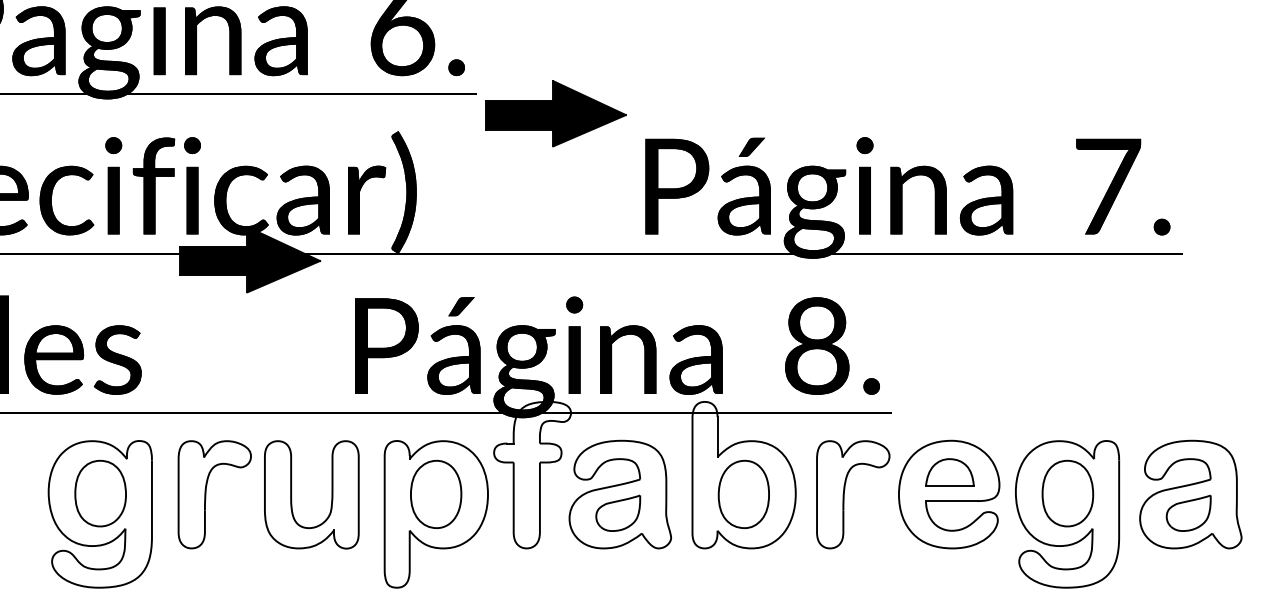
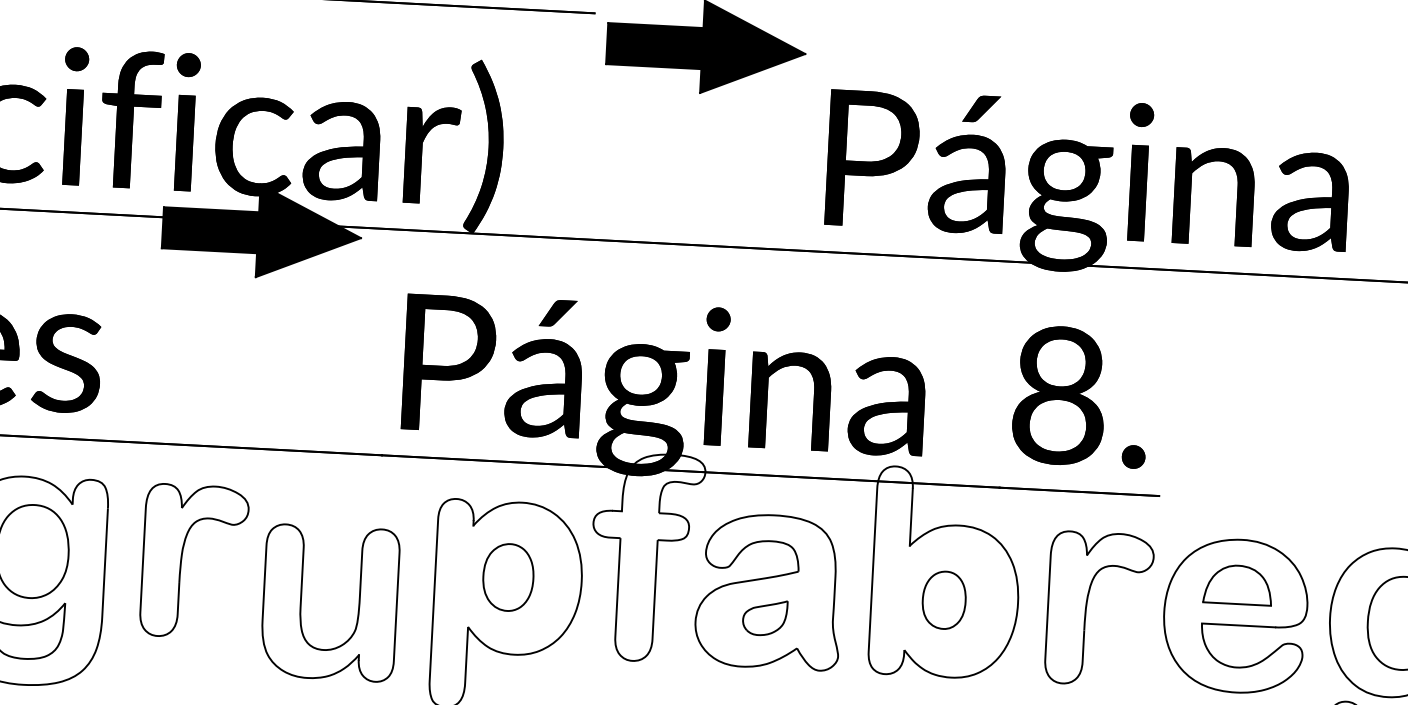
part: (436, 493) -> (508, 576), size x0.7
part: (743, 493) -> (943, 599), size x0.6
part: (292, 494) -> (302, 601), moved
part: (618, 512) -> (765, 616), size x0.7

